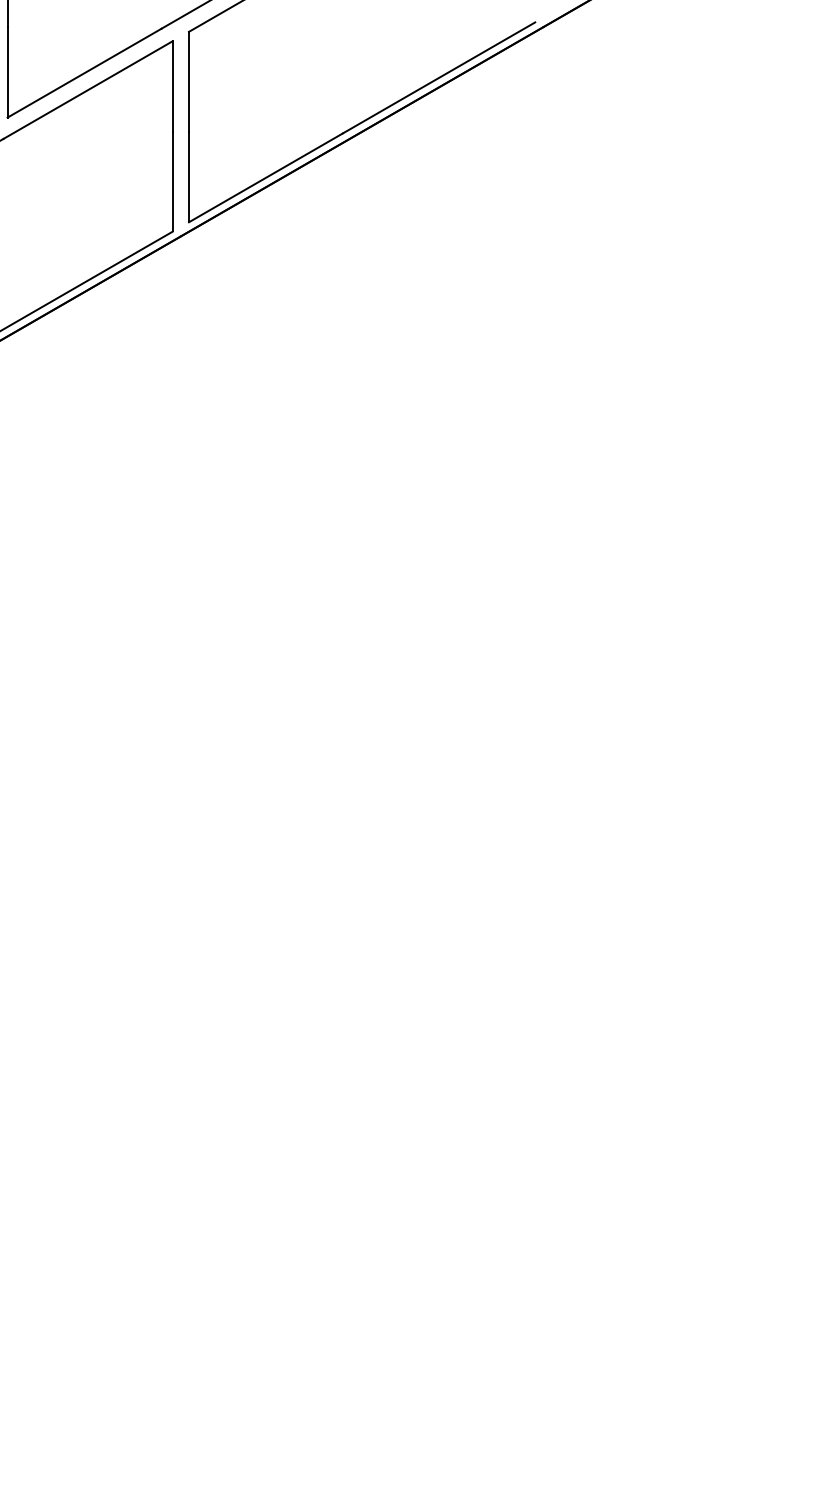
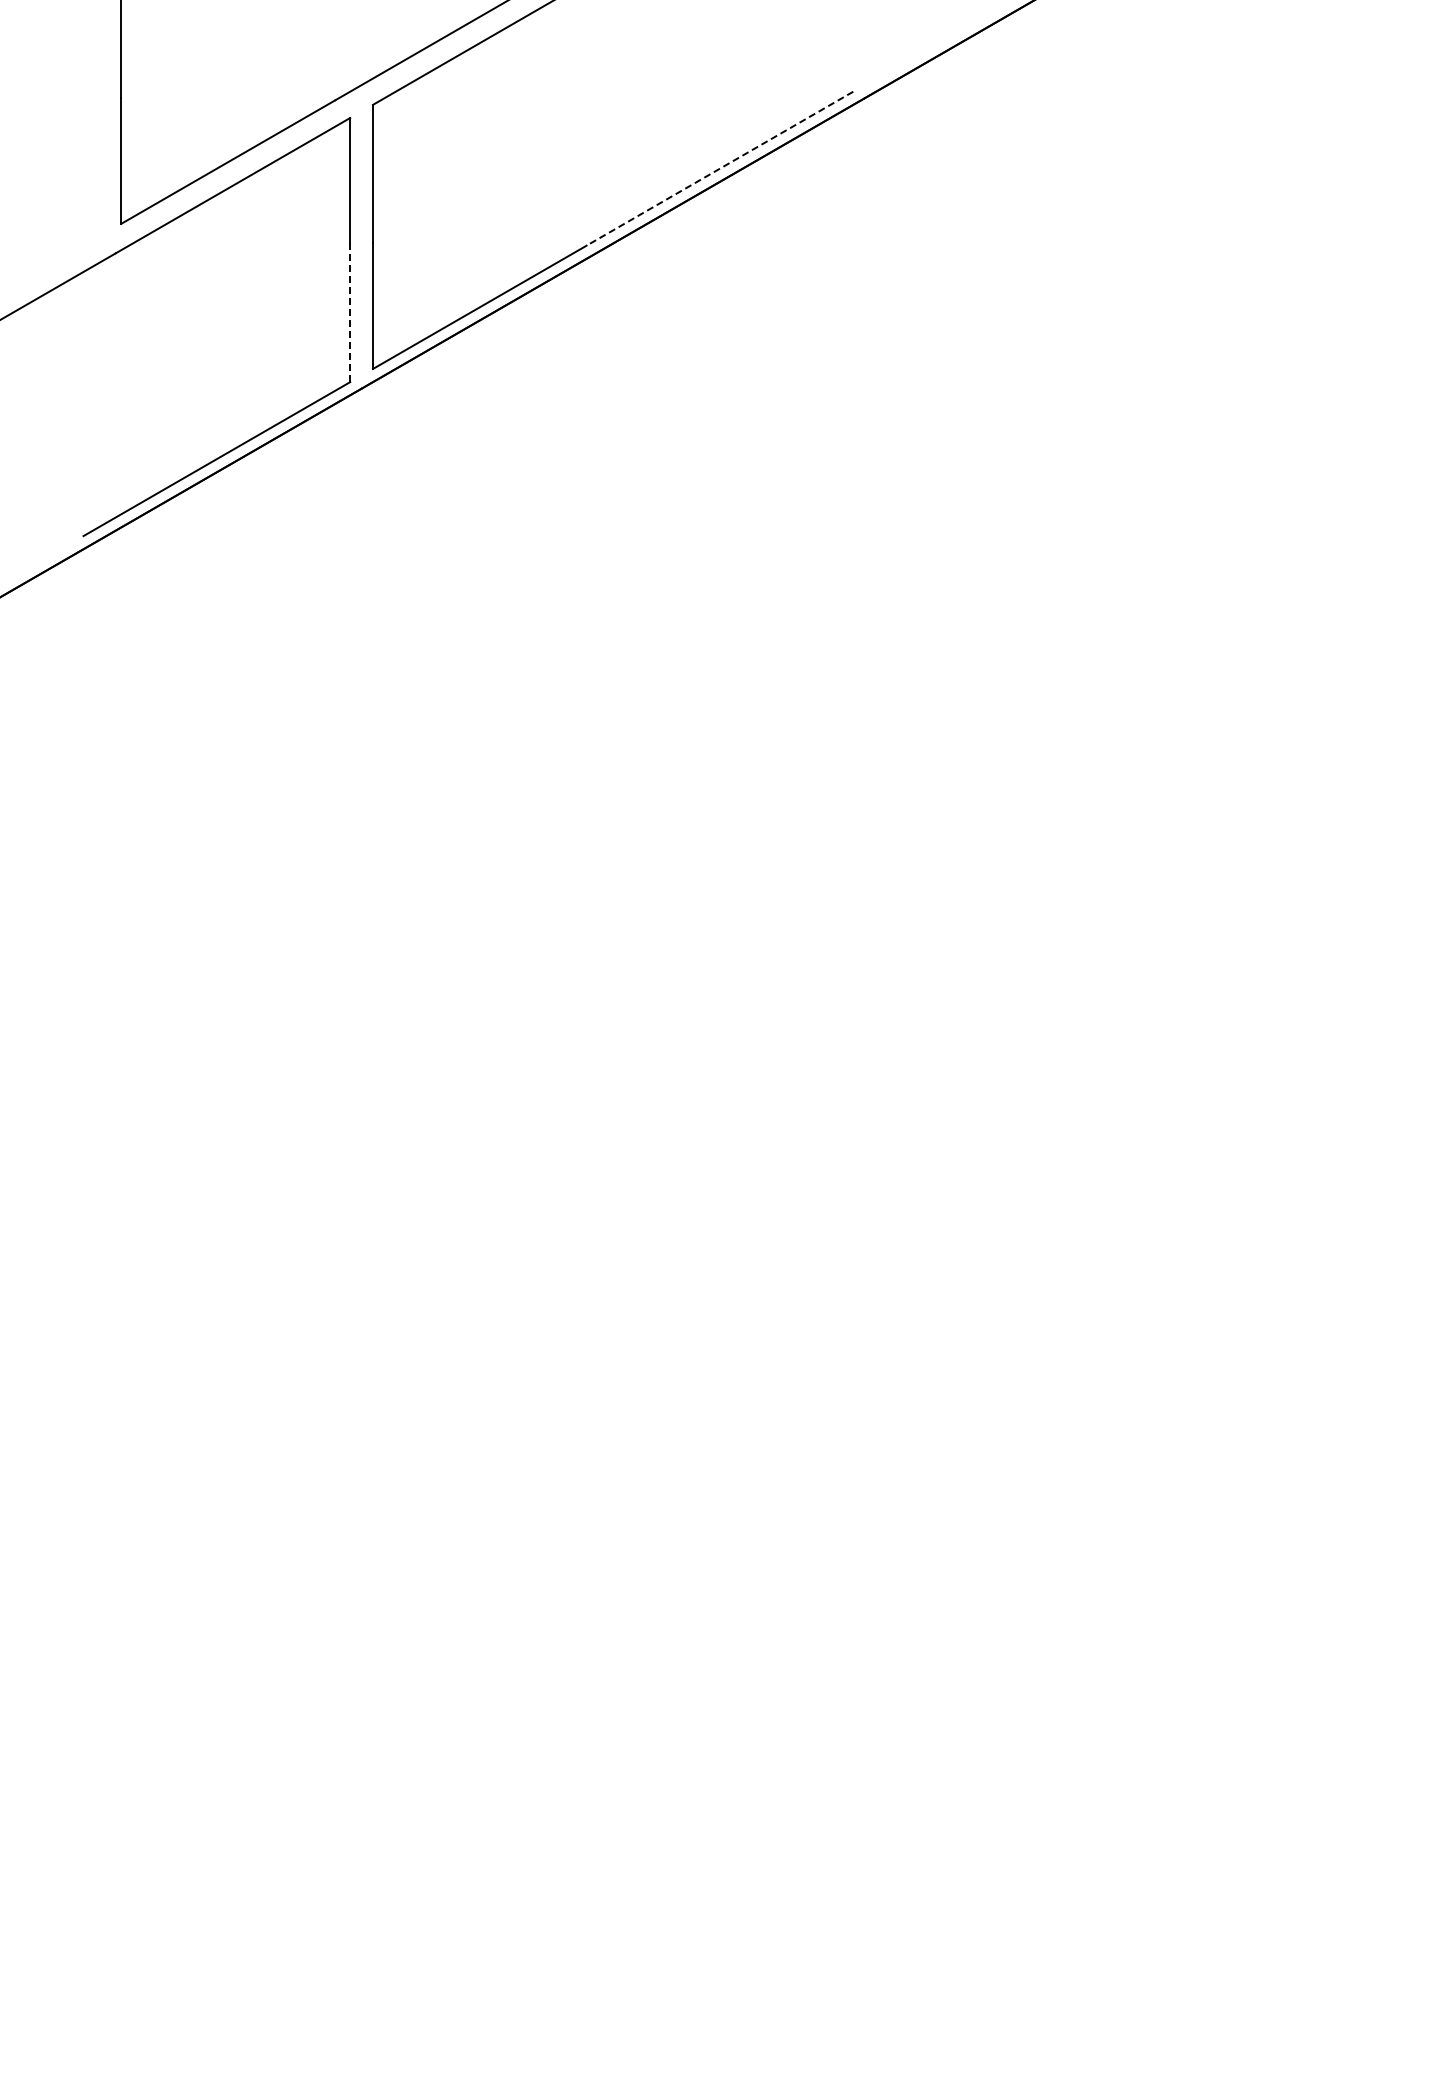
line: (438, 77) -> (719, 168), solid -> dashed
line: (172, 182) -> (350, 313), solid -> dashed

